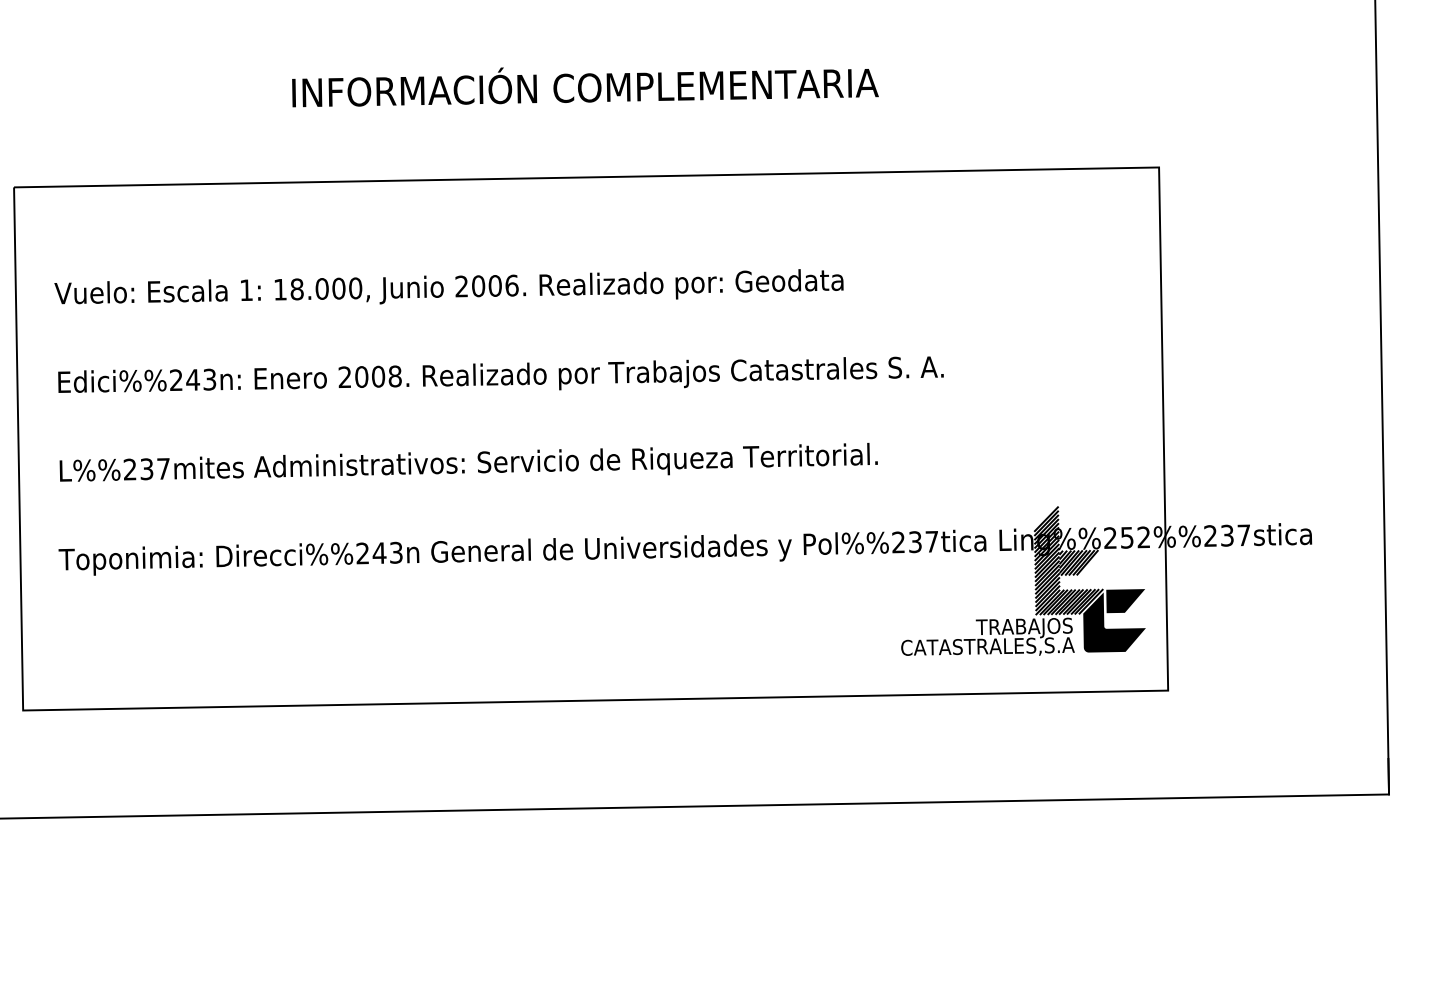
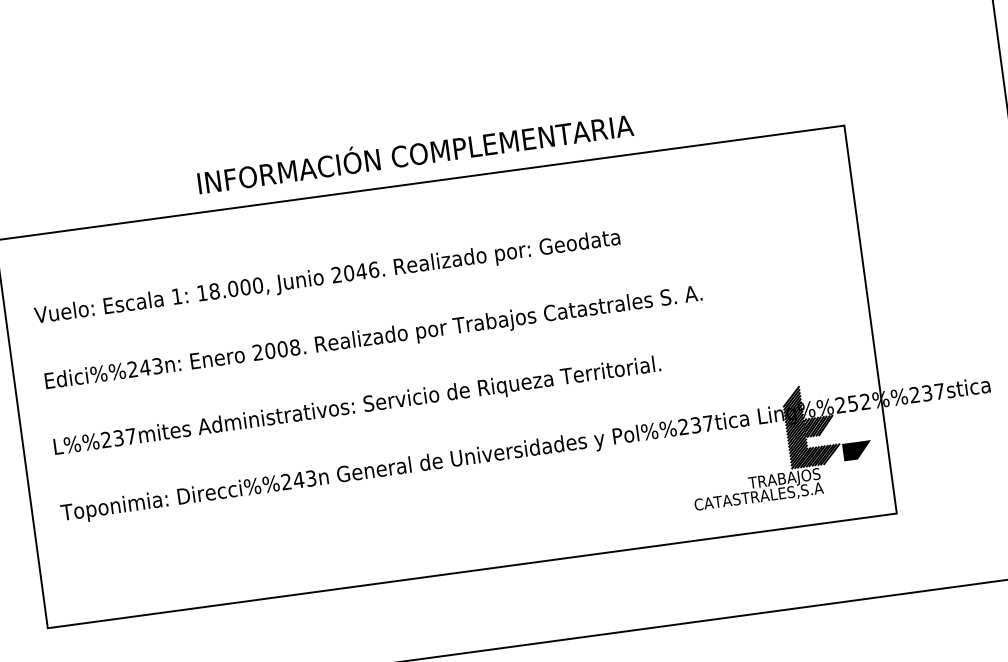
text: (585, 87) -> (415, 154), moved
text: (495, 285) -> (361, 271), 2006. -> 2046.
fill: (1114, 622) -> (850, 467), removed

